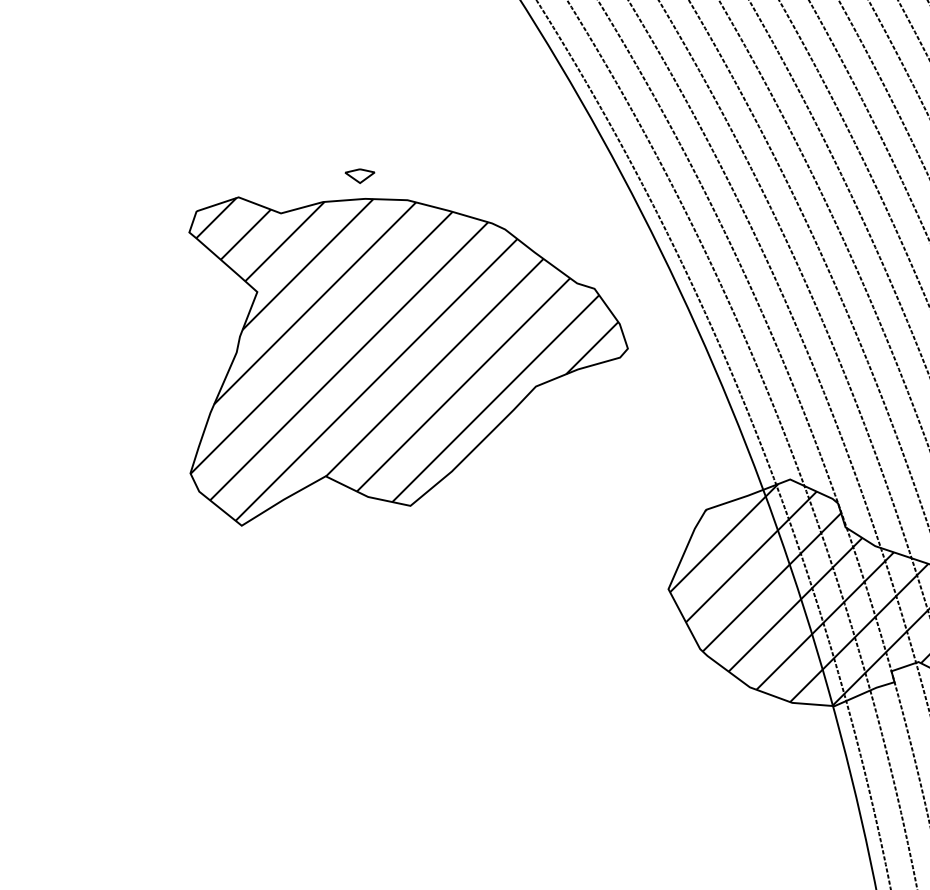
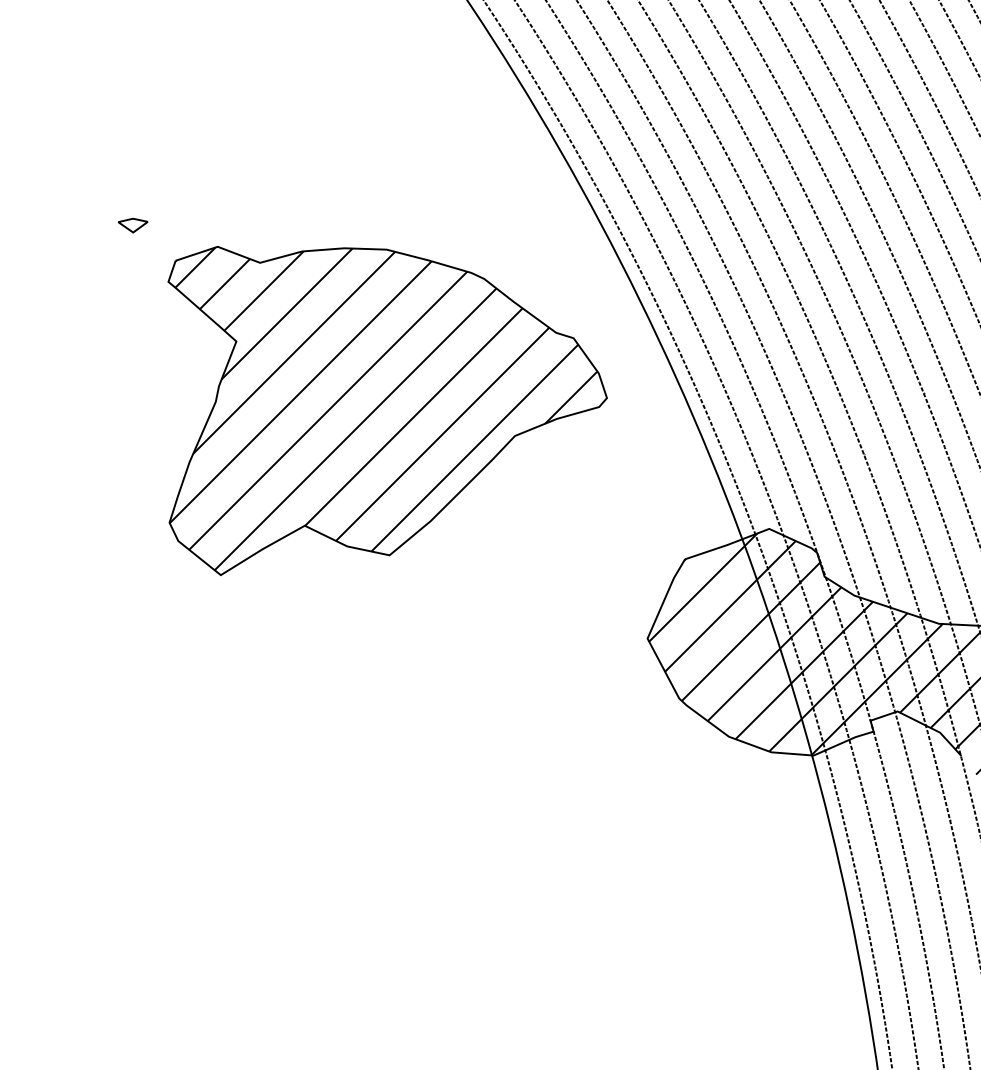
part: (359, 176) -> (132, 225), moved

